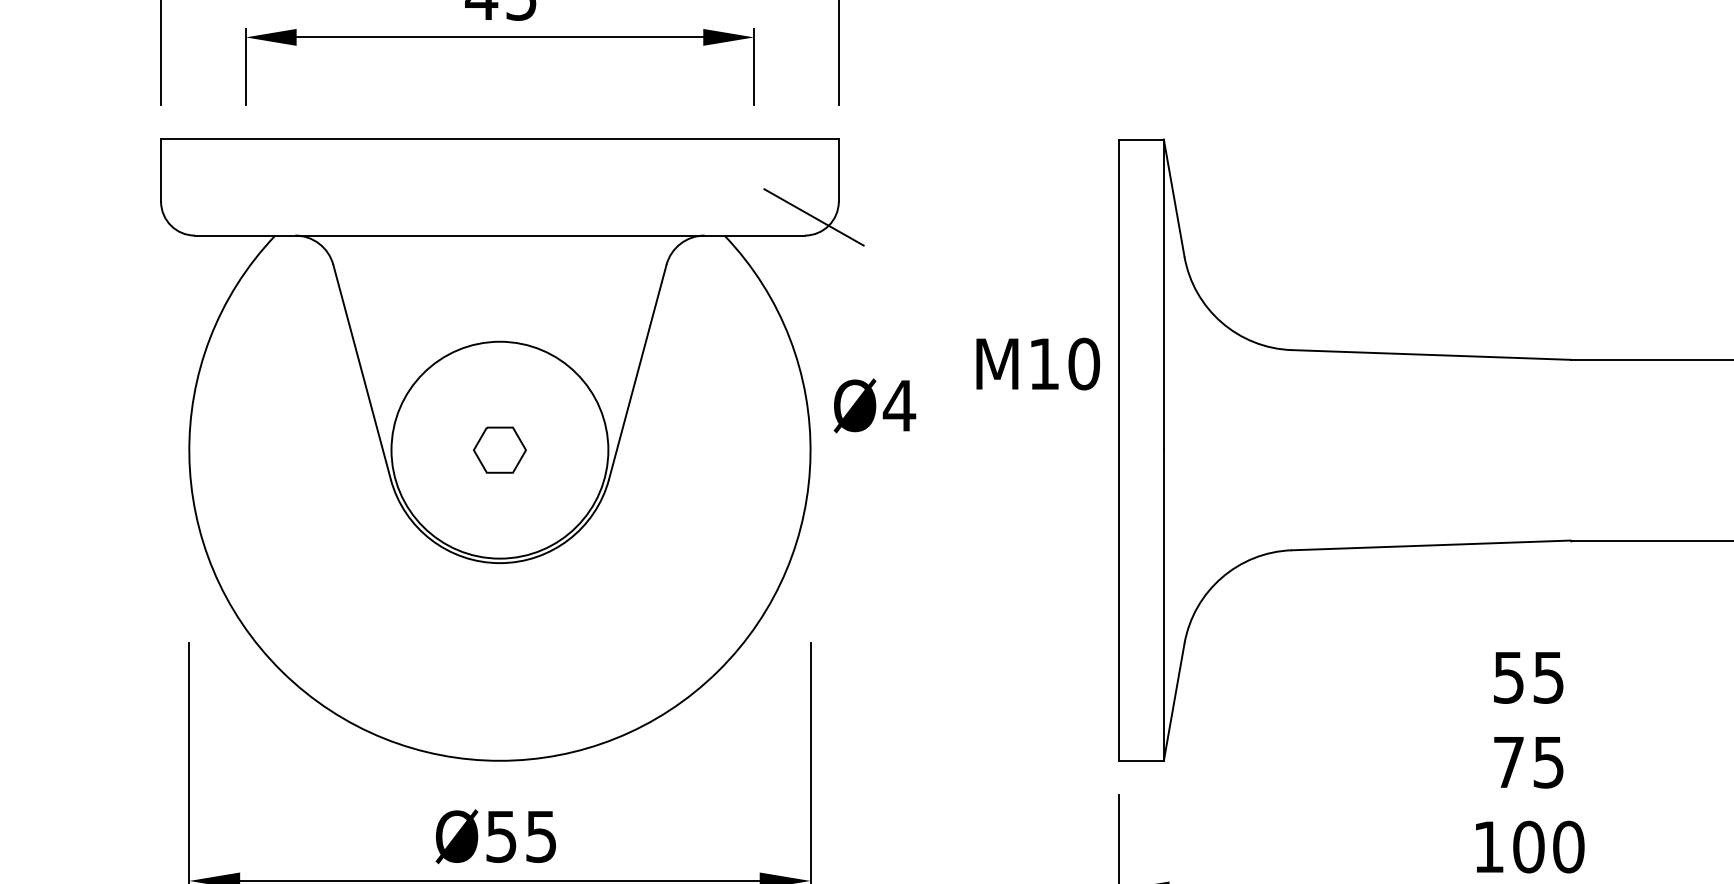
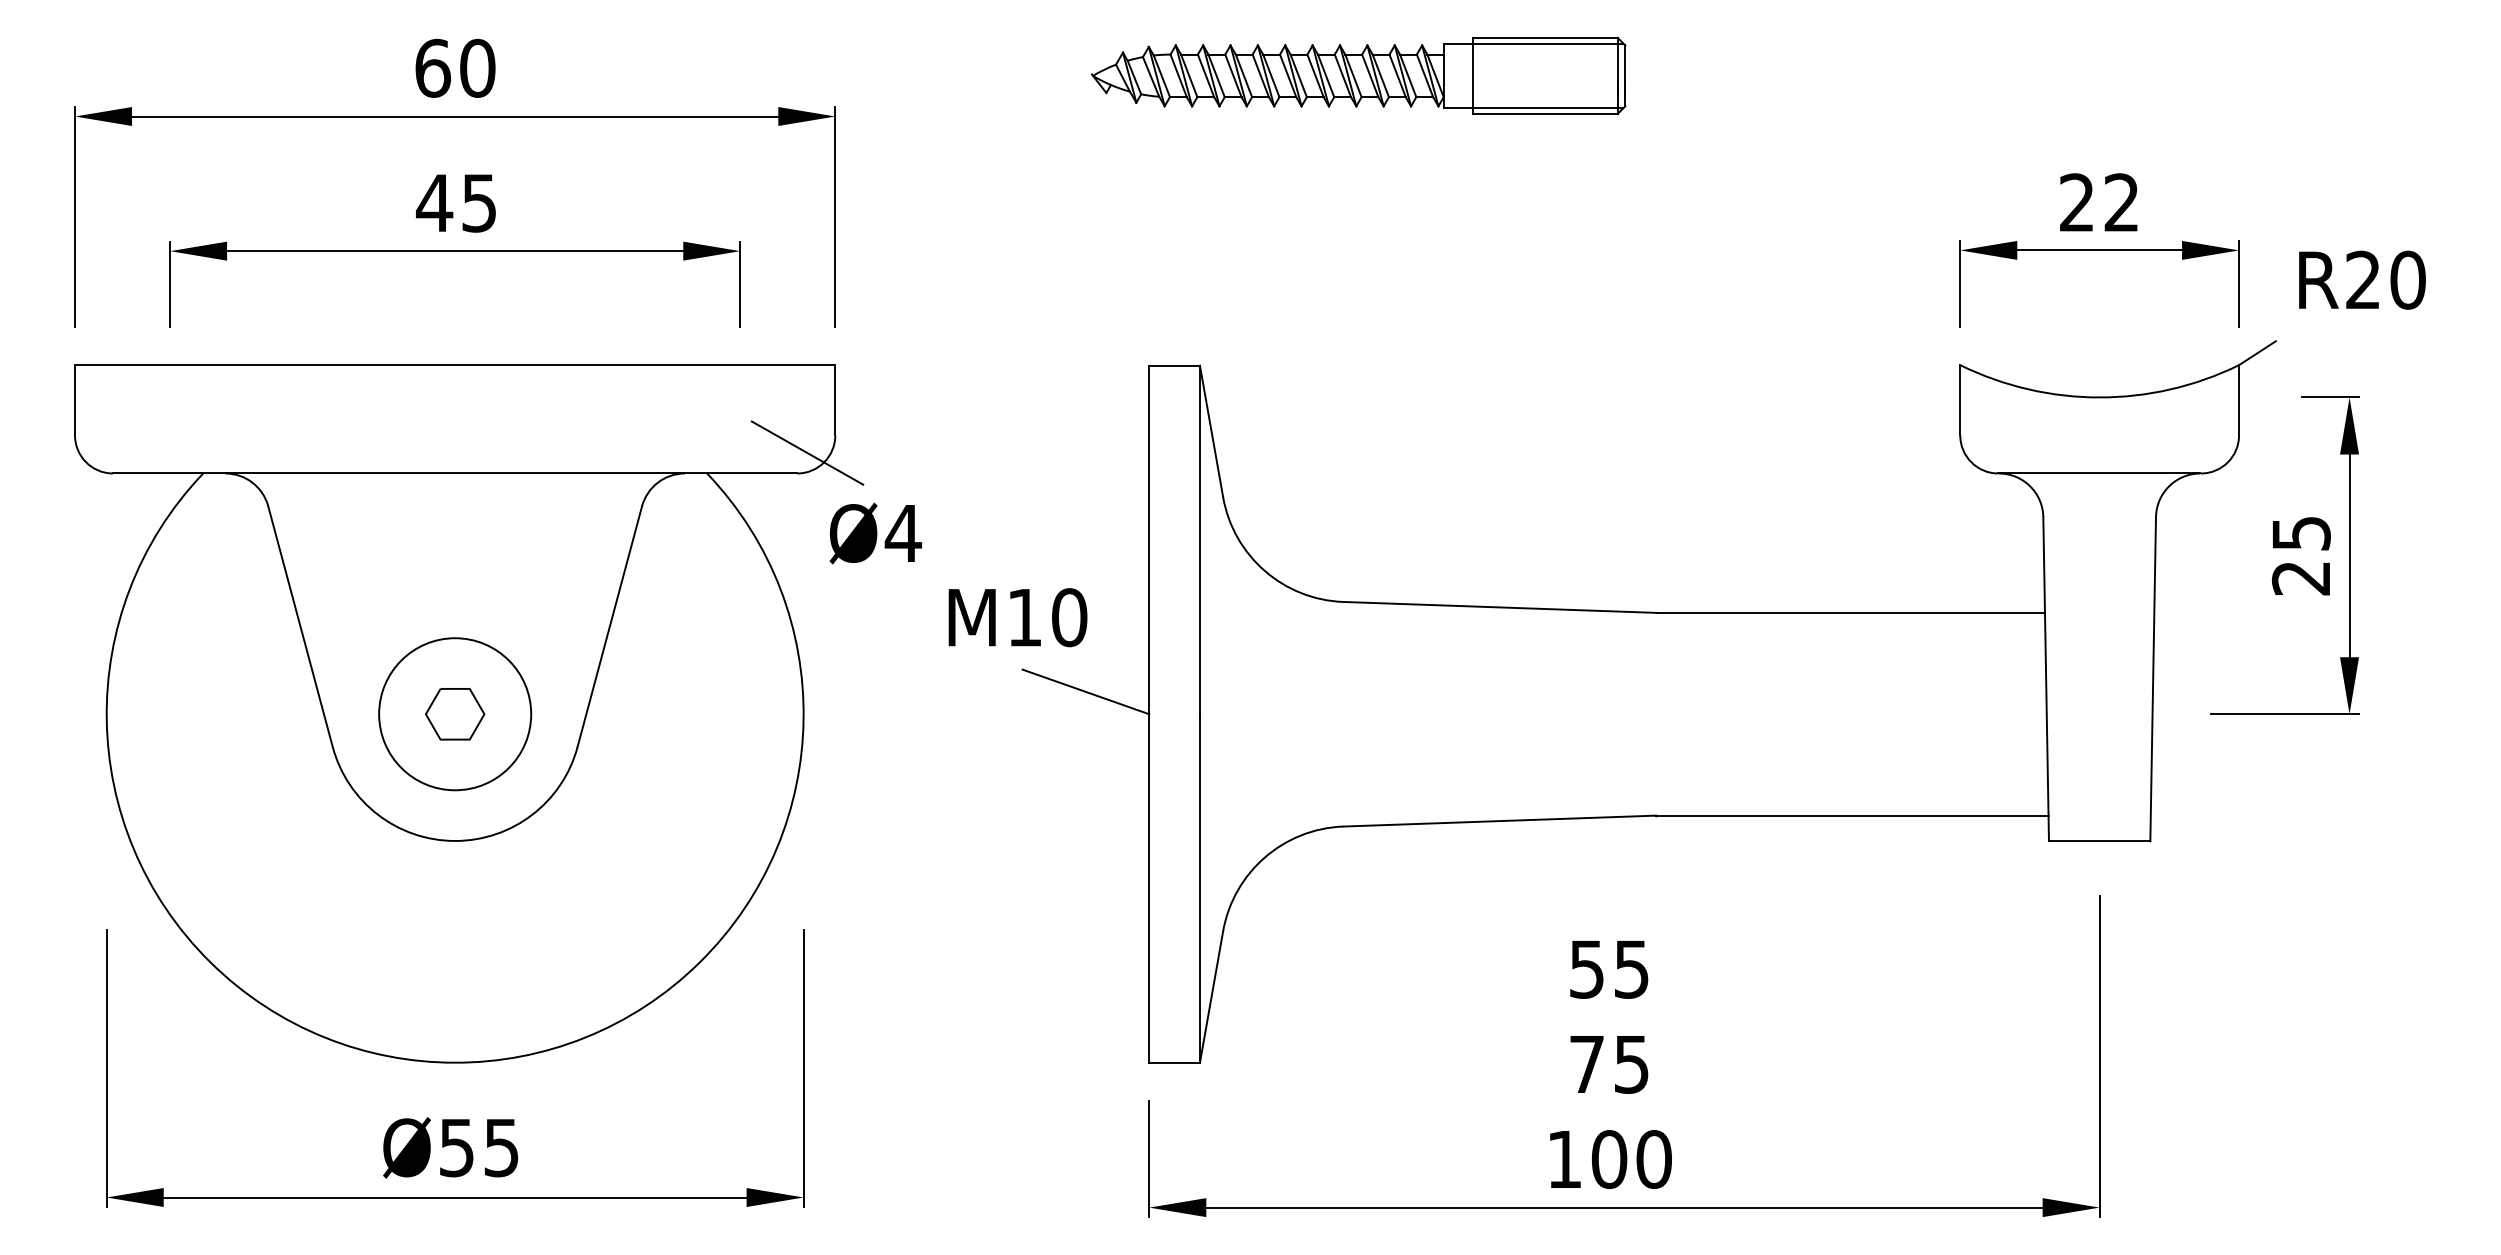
text: (1037, 363) -> (1017, 617), moved
text: (874, 405) -> (875, 533), moved
line: (1061, 429) -> (1085, 691), added
circle: (500, 450) -> (455, 714), size x0.62

